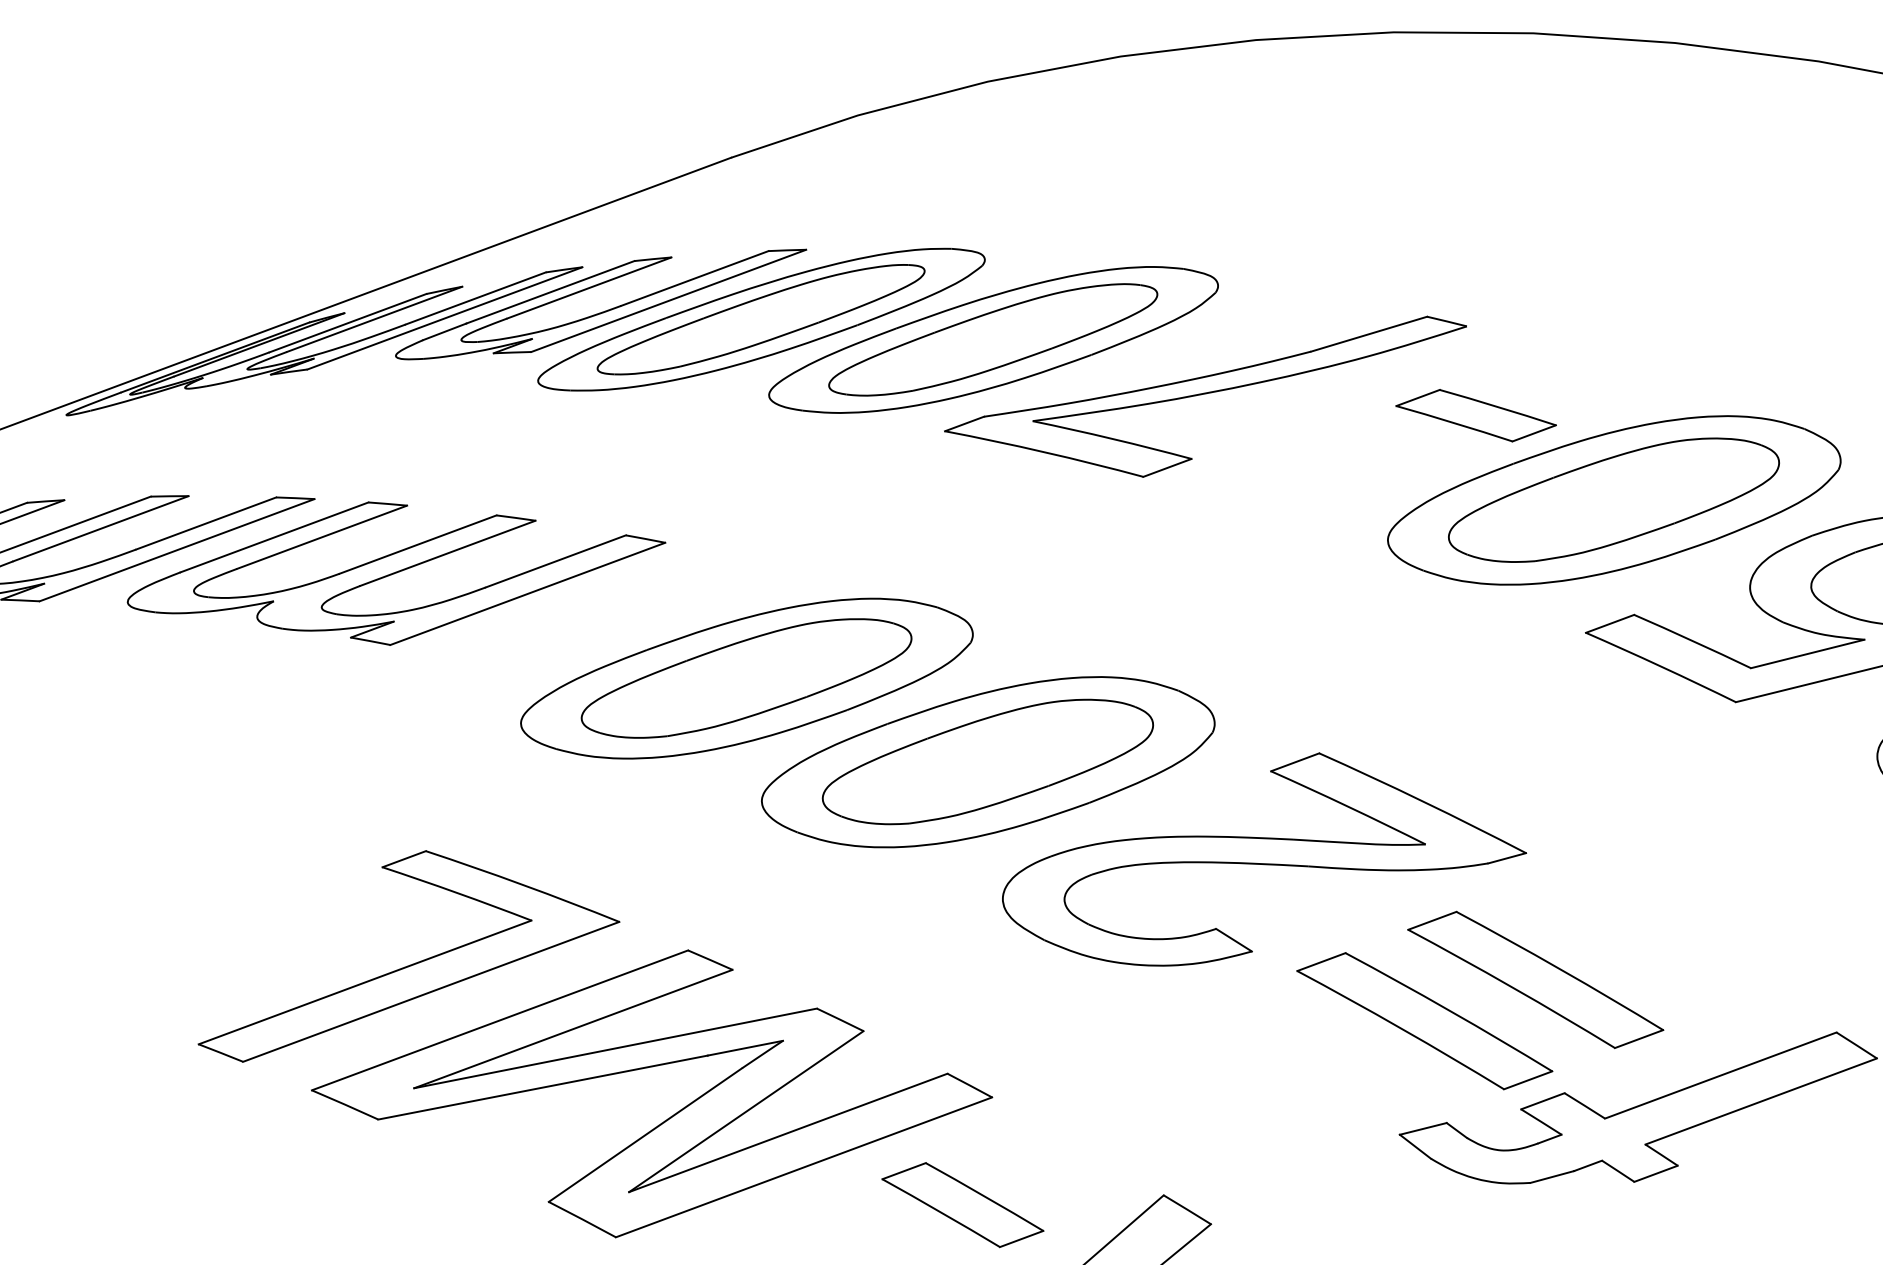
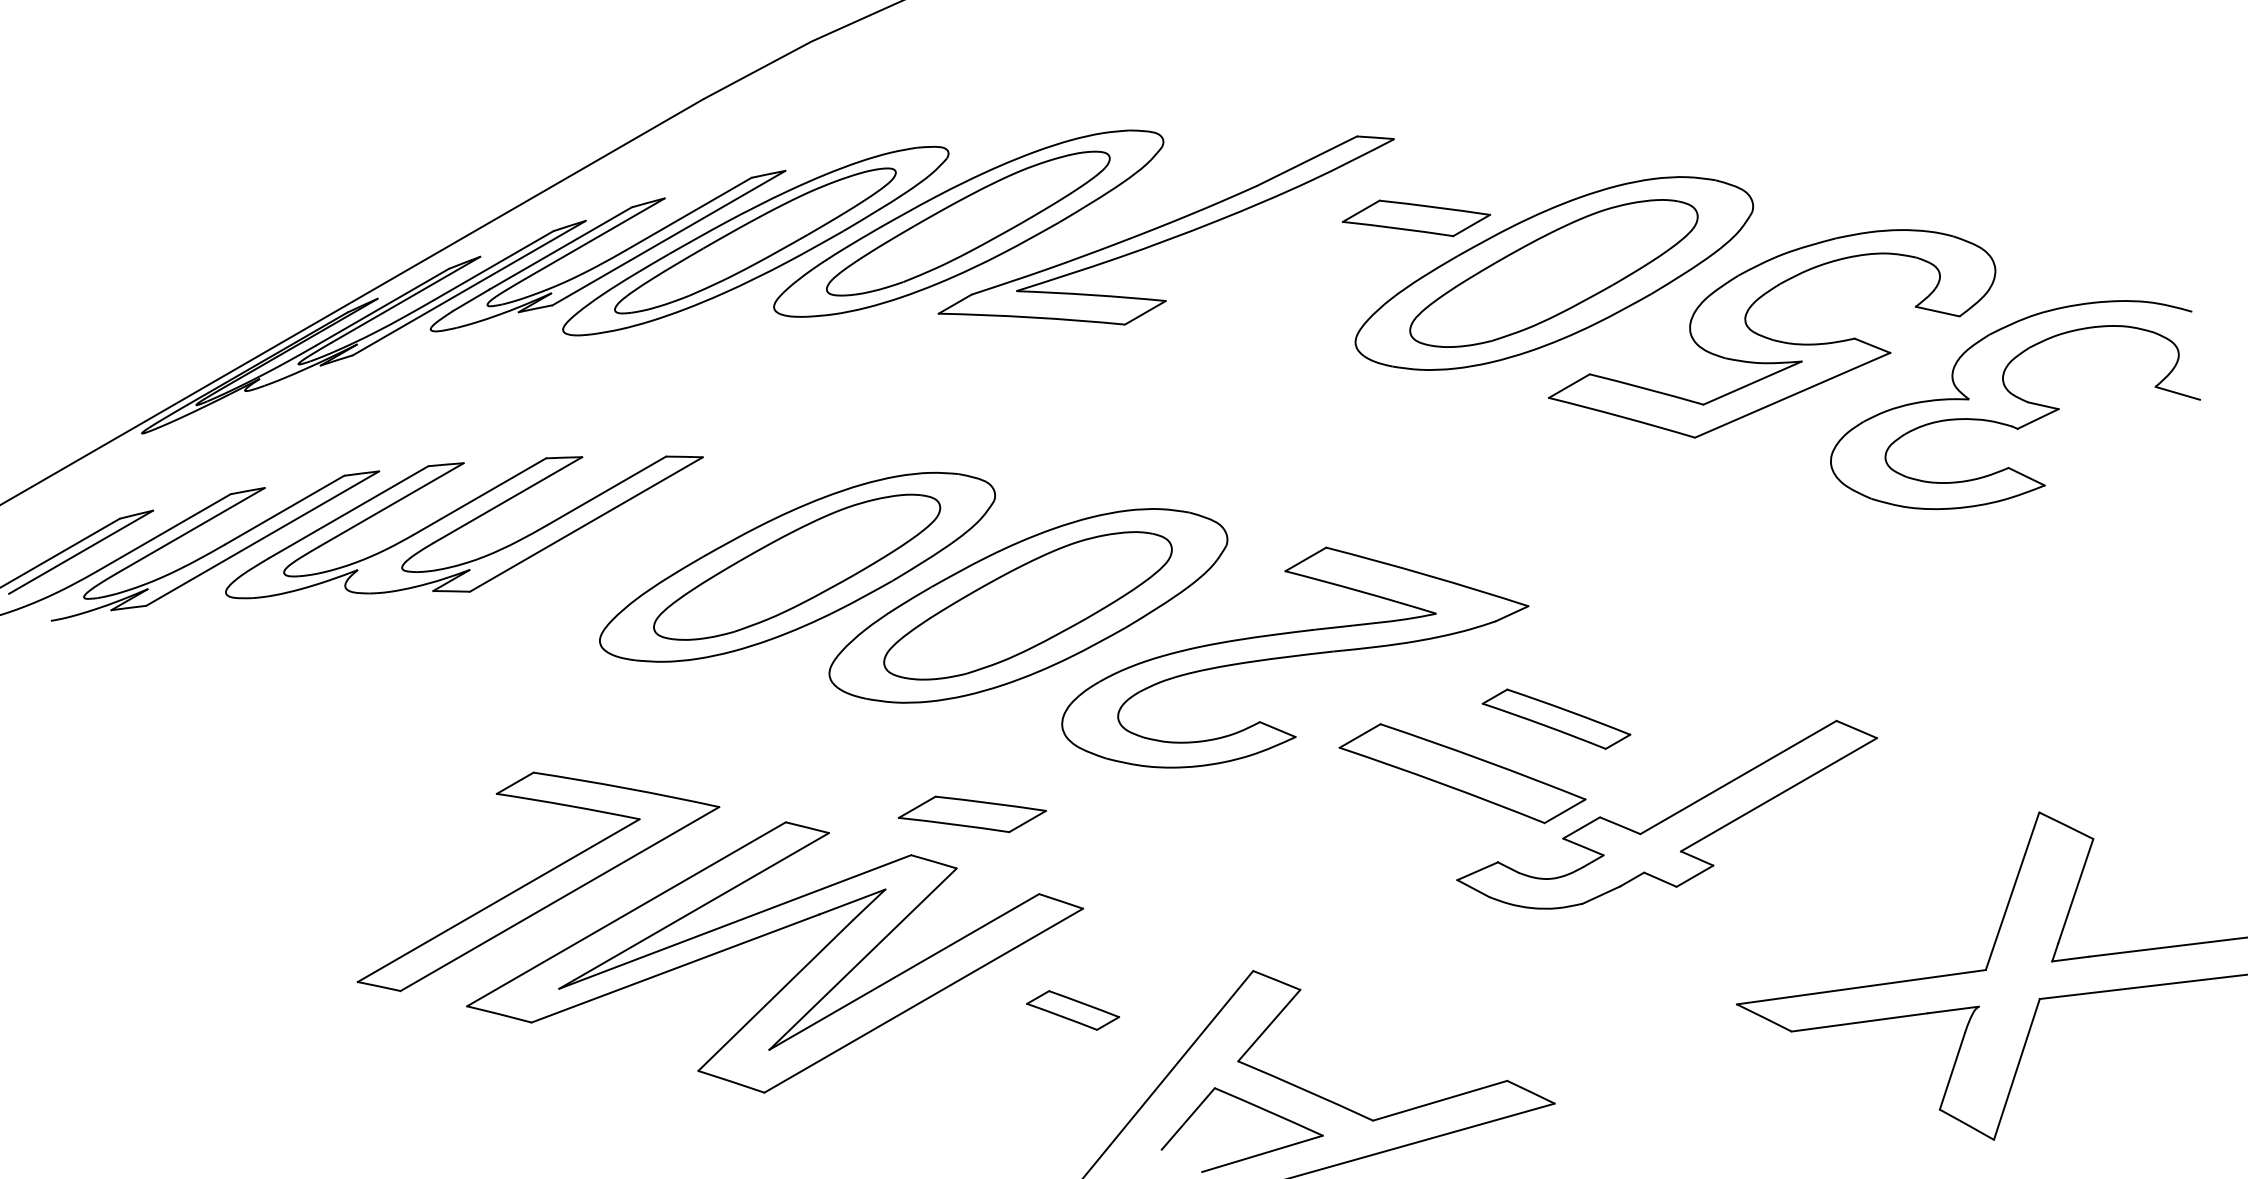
part: (890, 975) -> (972, 814), added
part: (1535, 978) -> (1556, 718), size x0.6
part: (962, 1204) -> (1072, 1010), size x0.6

